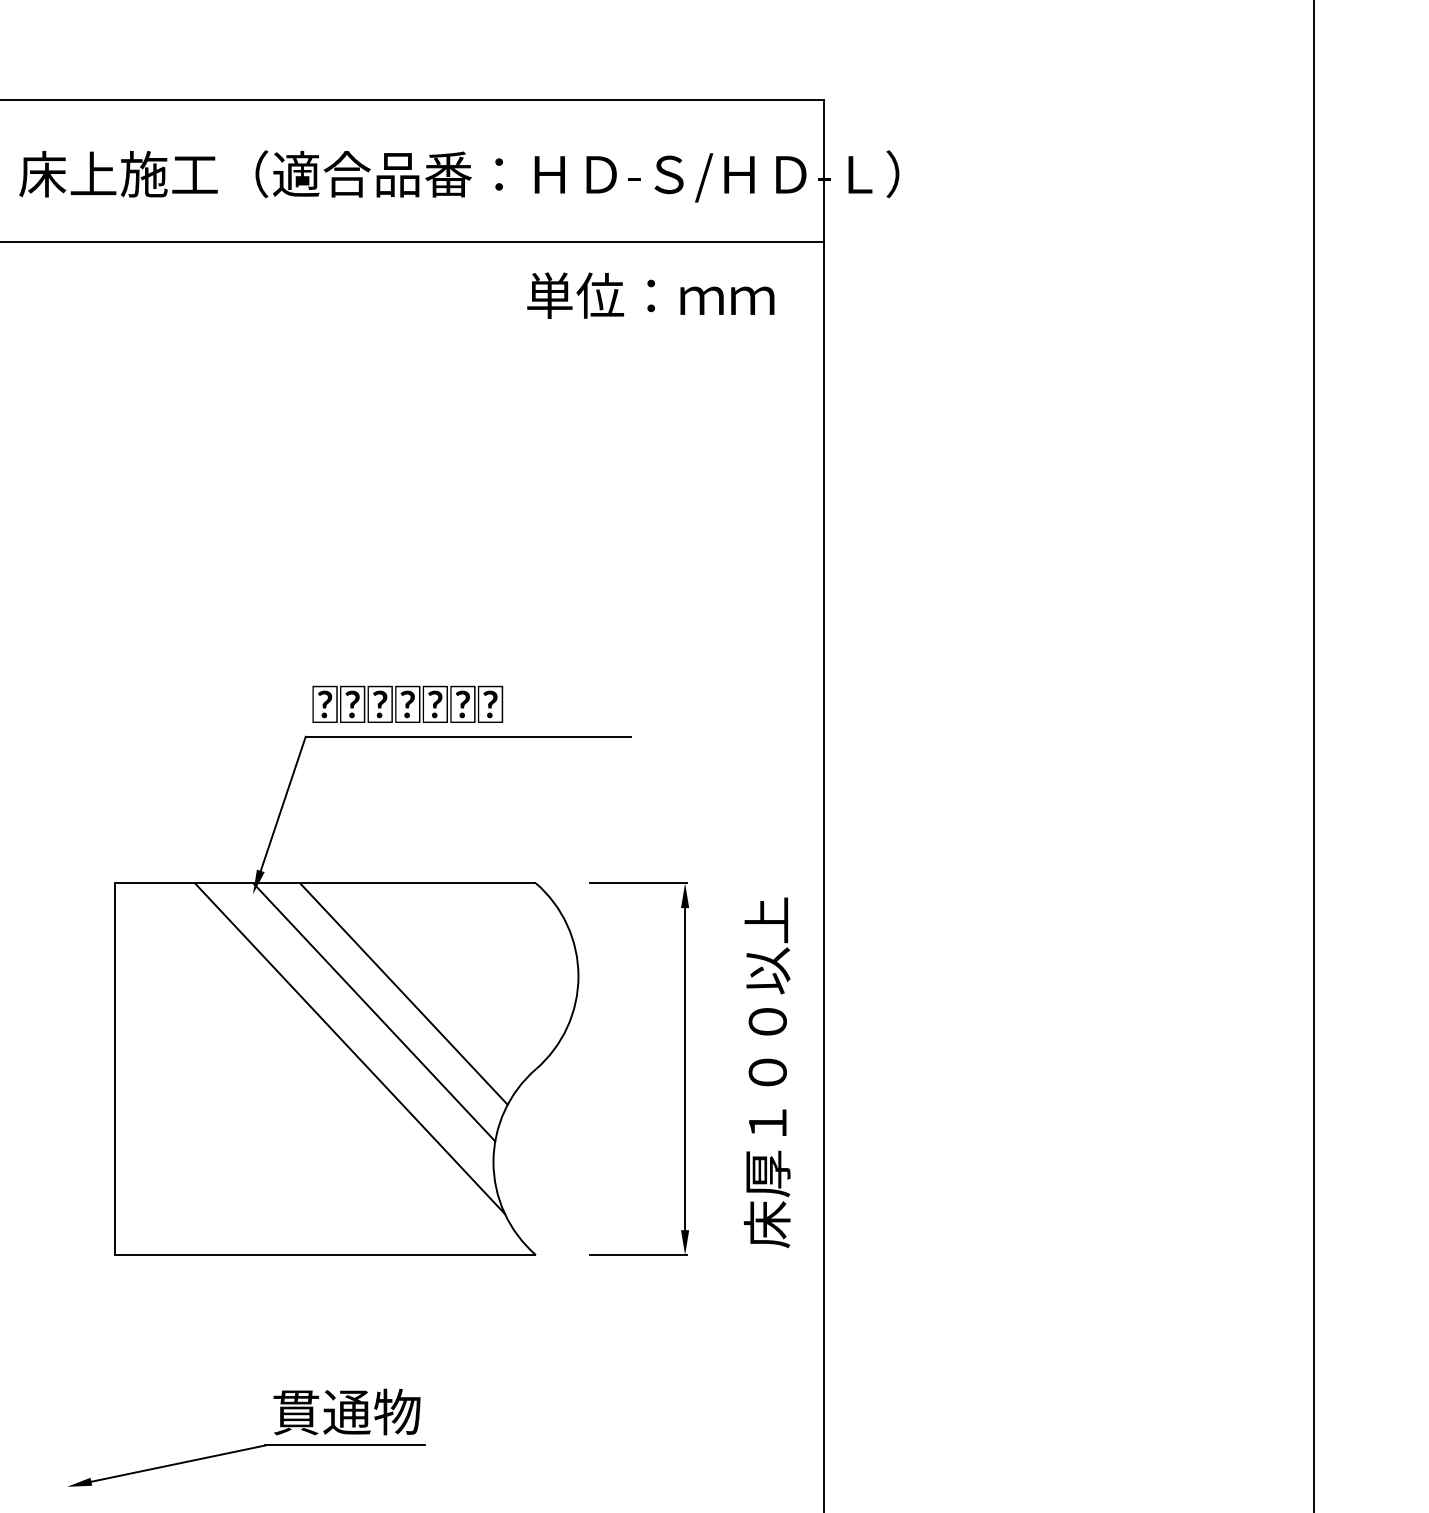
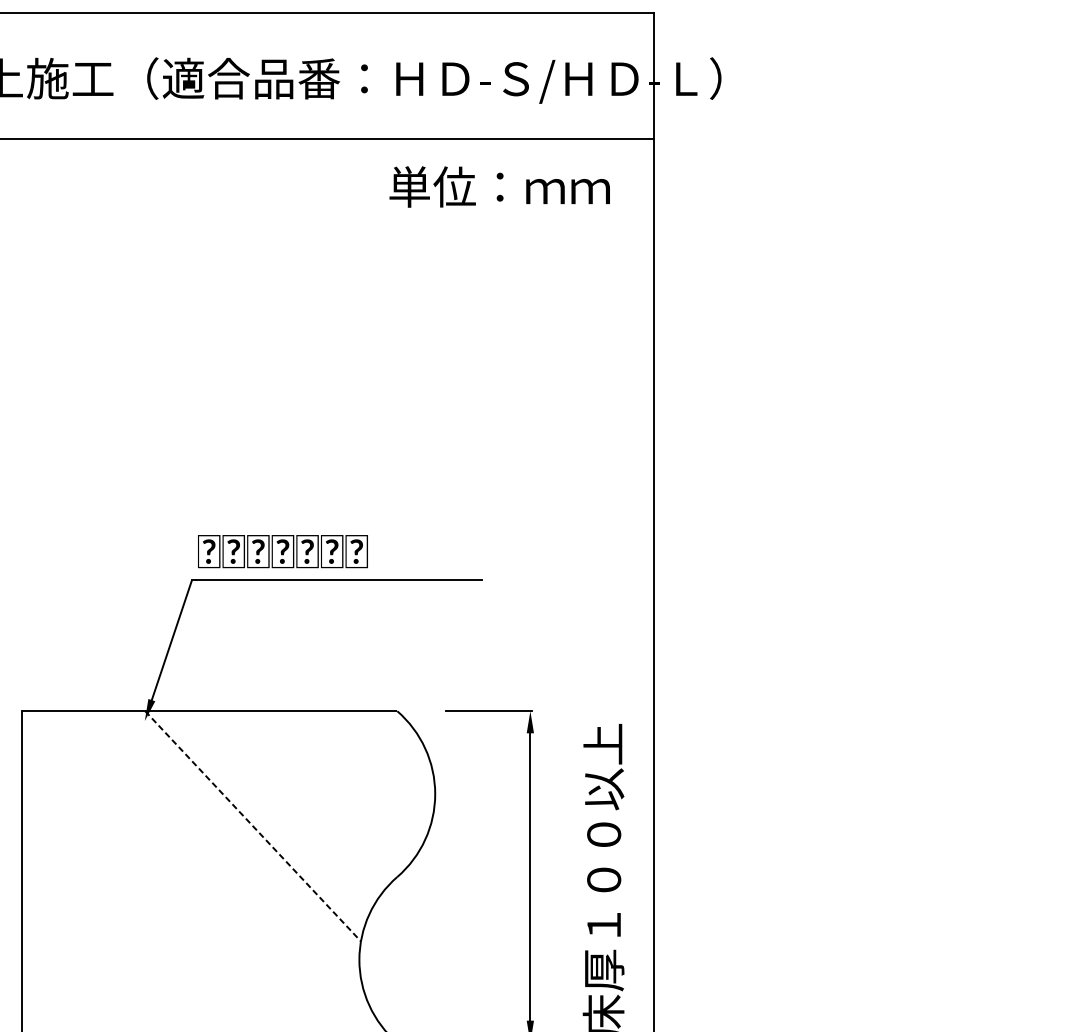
line: (403, 993) -> (279, 809), removed
line: (374, 1012) -> (253, 826), solid -> dashed
line: (349, 1048) -> (230, 858), removed

